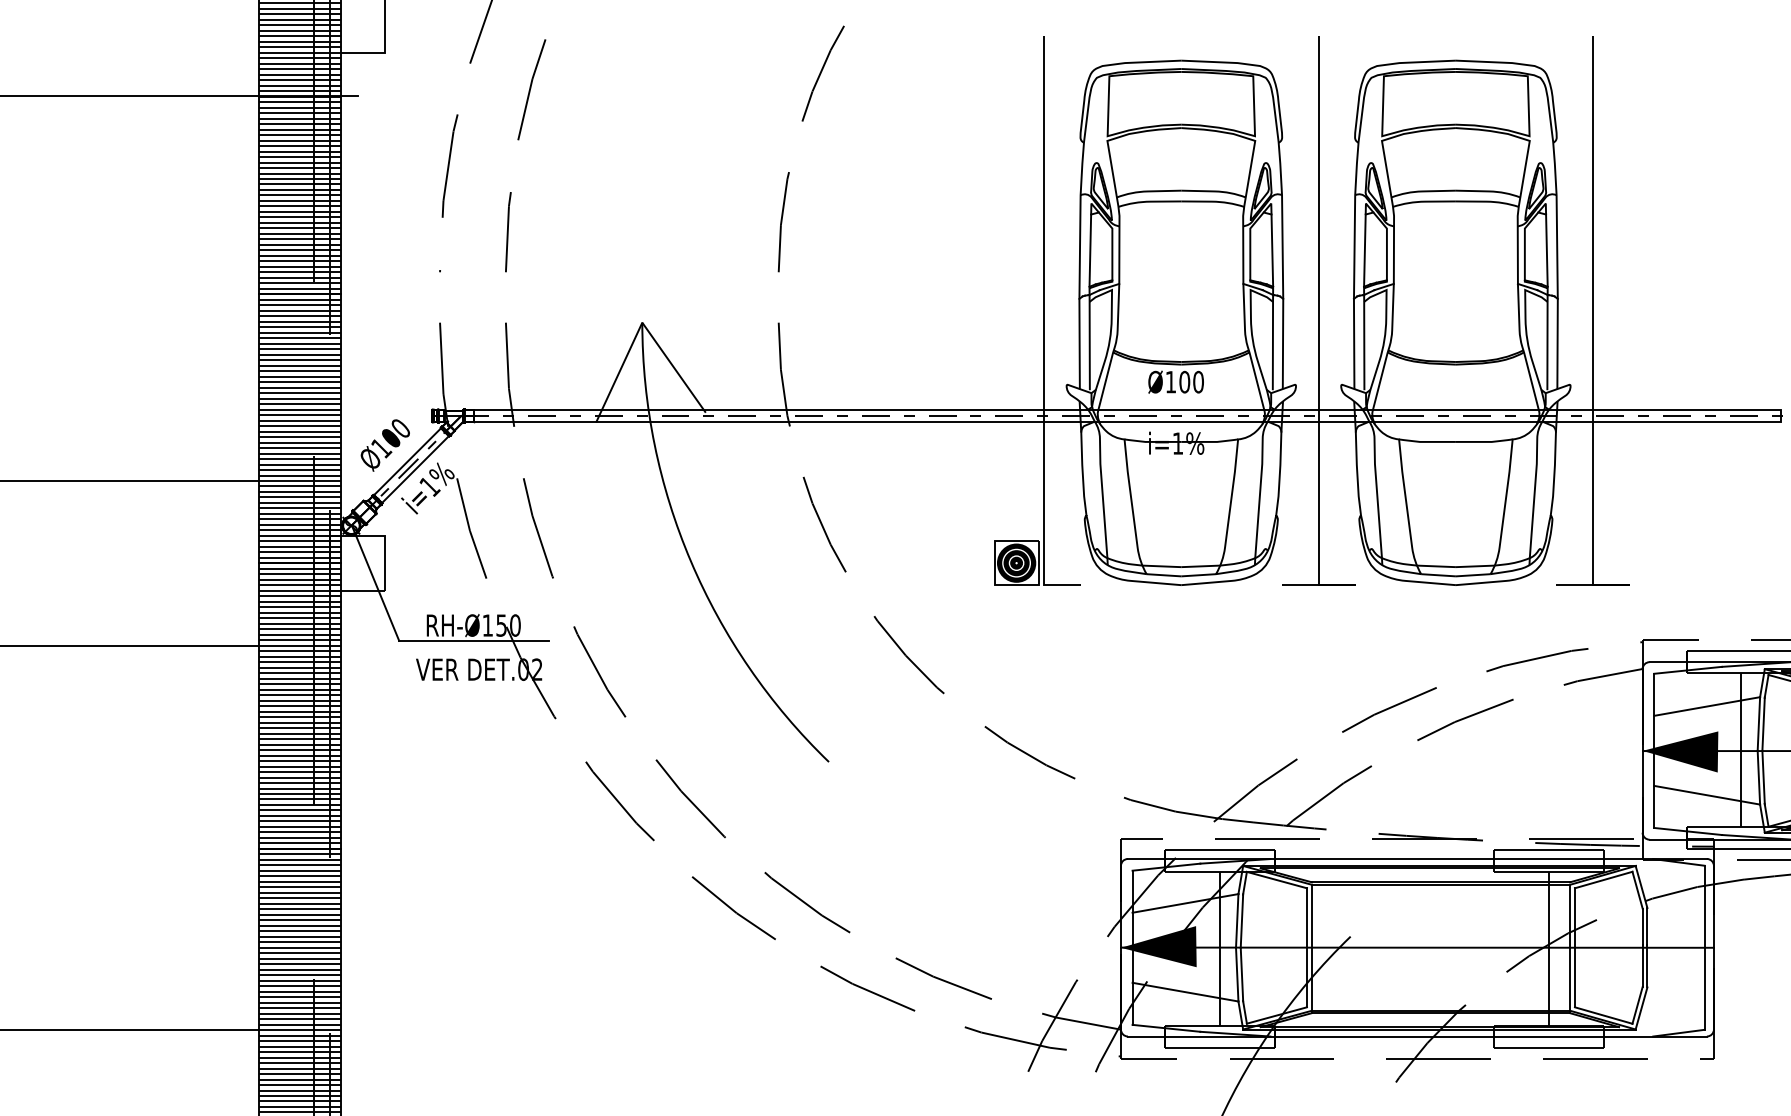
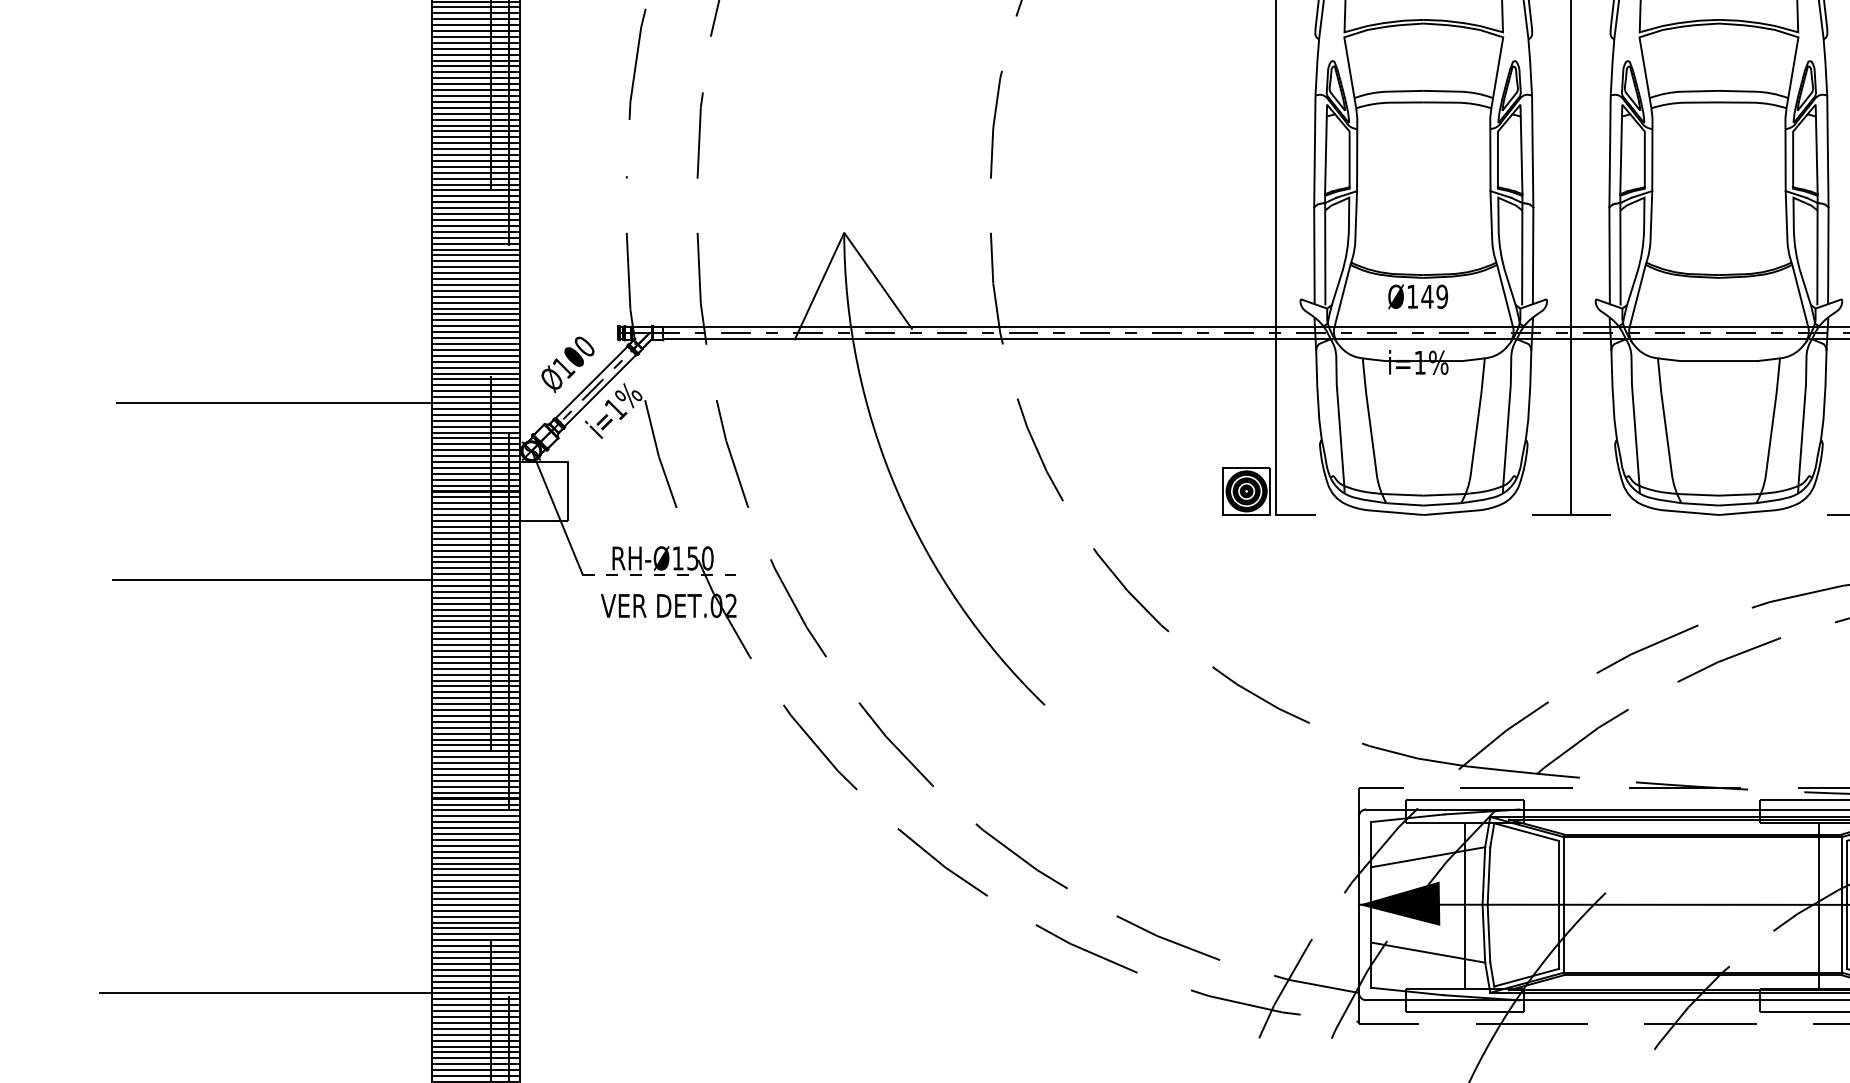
text: (1191, 381) -> (1434, 296), Ø100 -> Ø149
line: (473, 640) -> (662, 574), solid -> dashed

